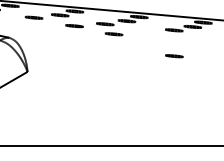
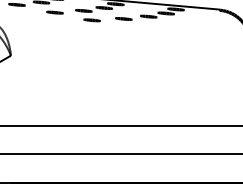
line: (173, 55) -> (123, 18), moved

